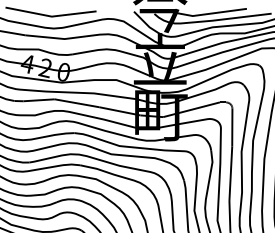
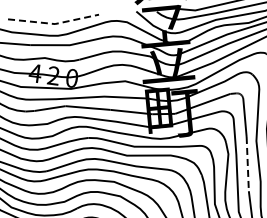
line: (51, 16) -> (54, 23), solid -> dashed
line: (230, 174) -> (247, 164), solid -> dashed

